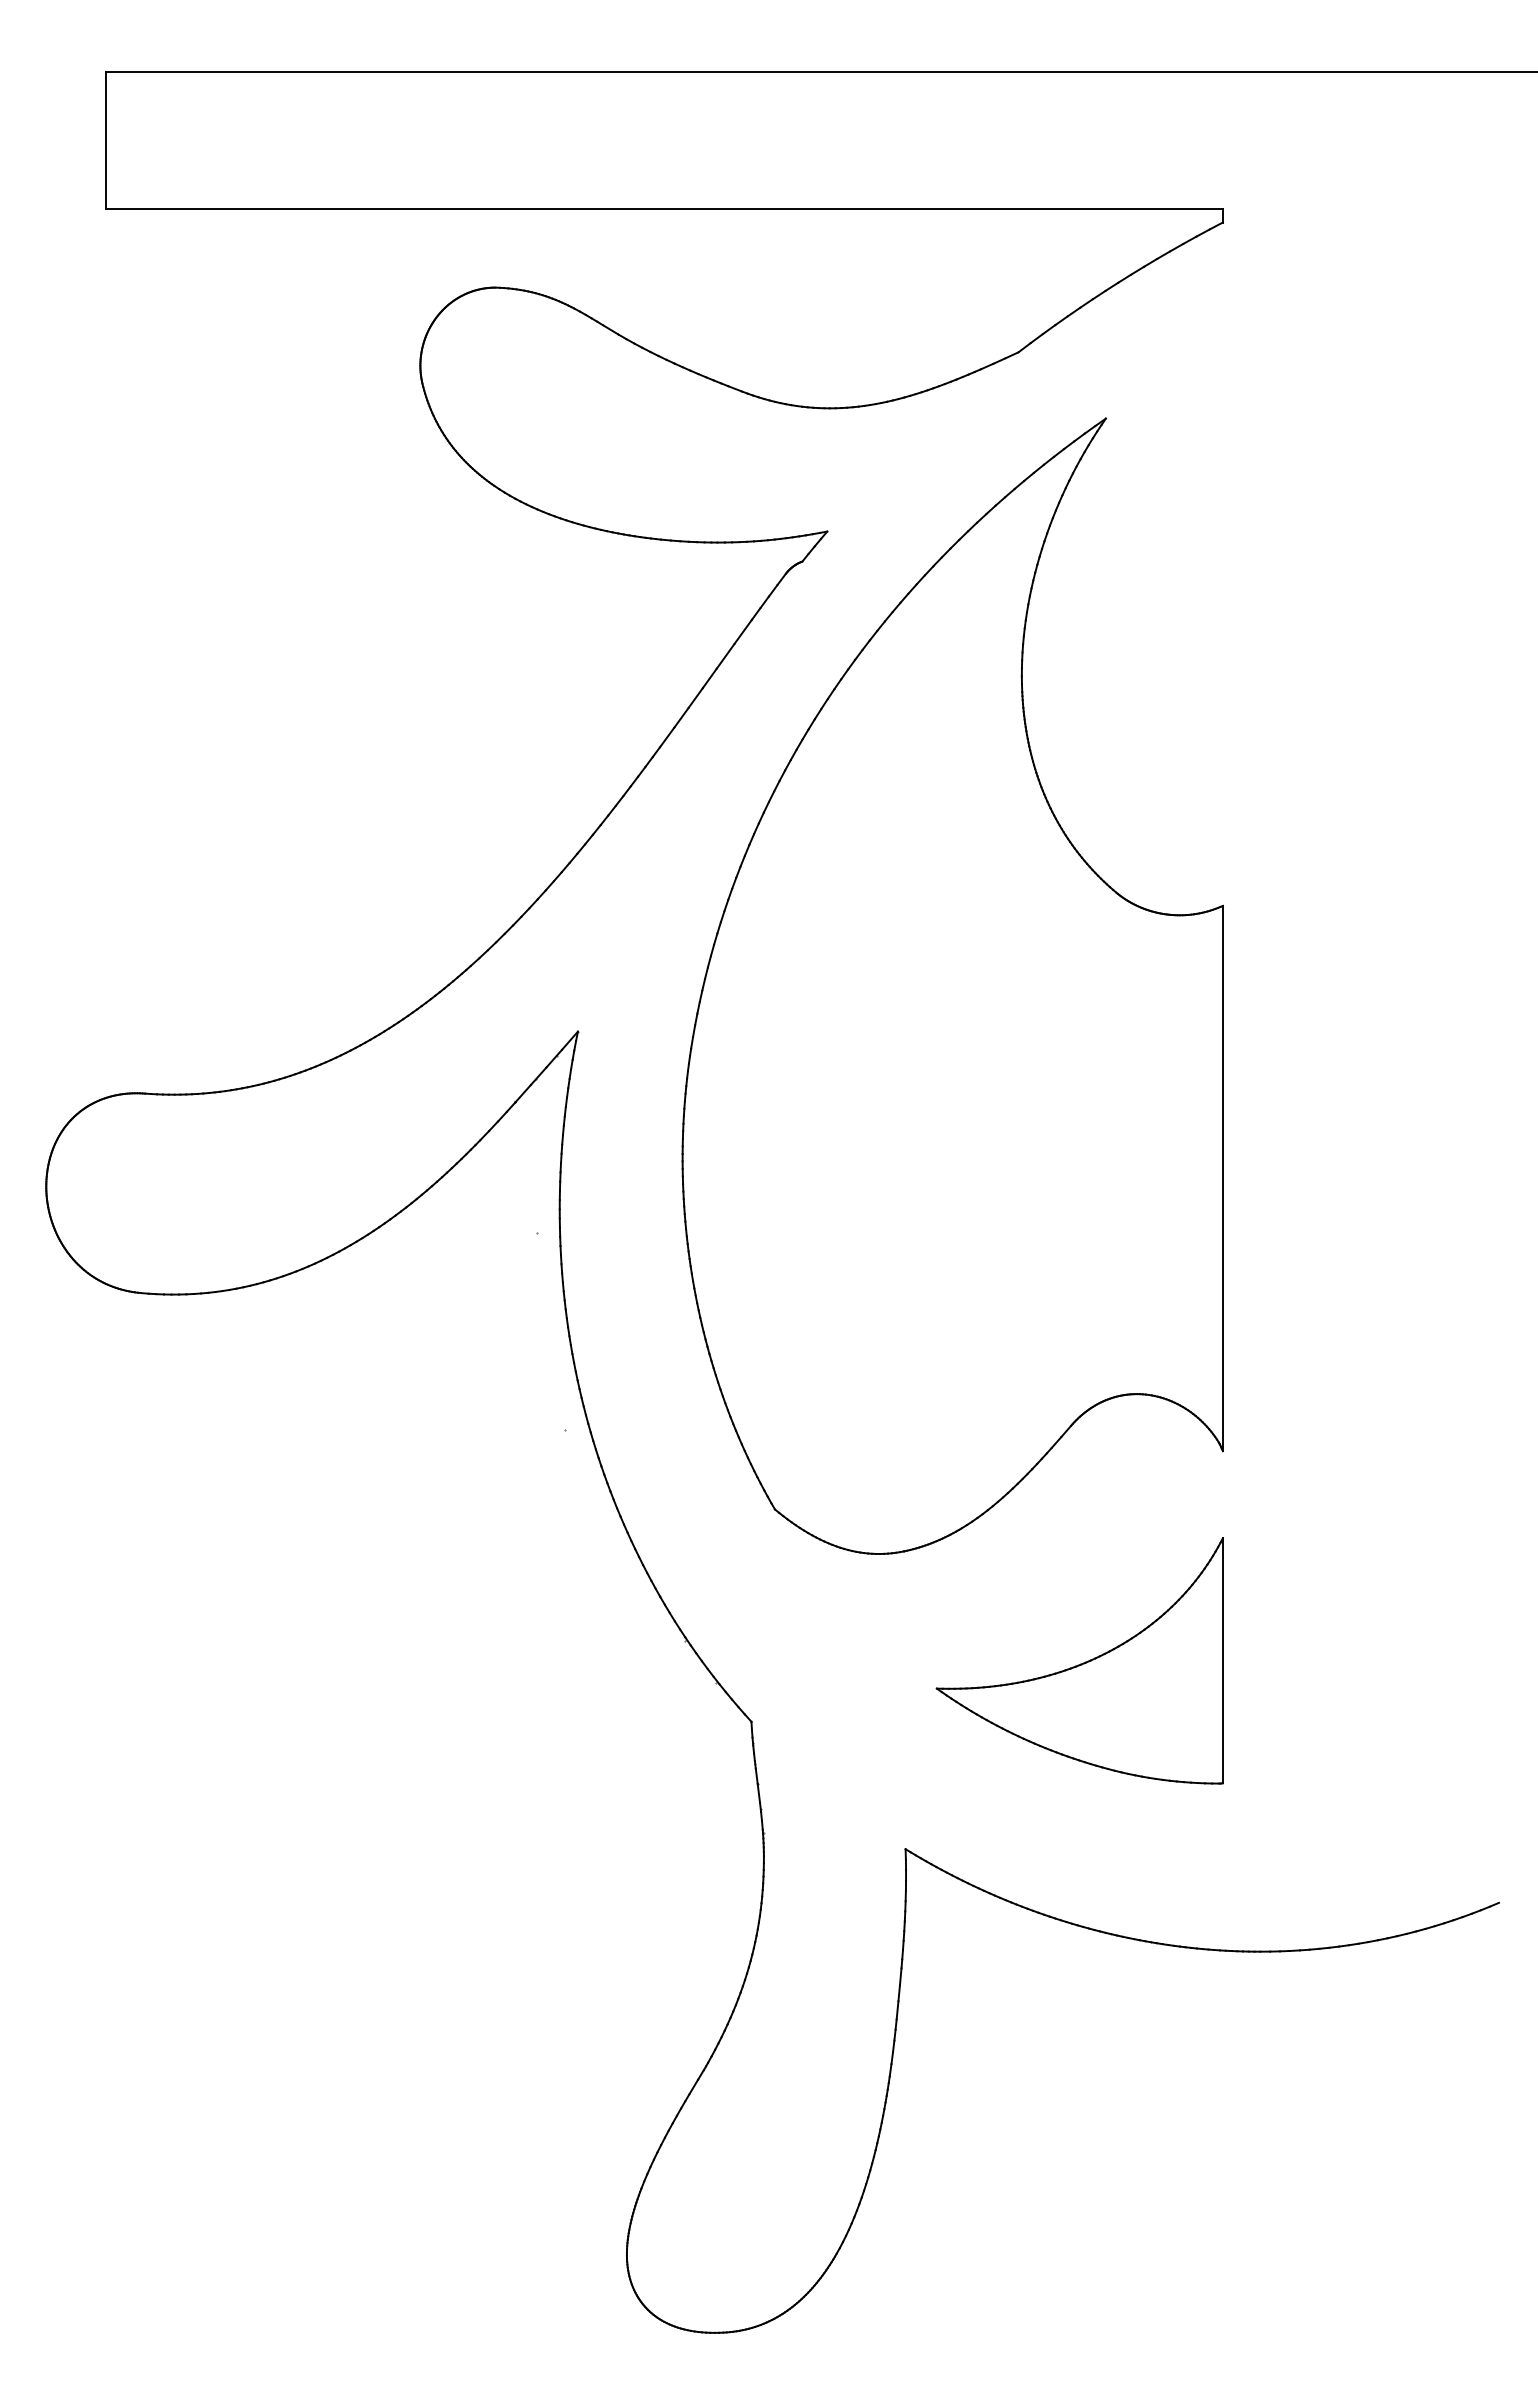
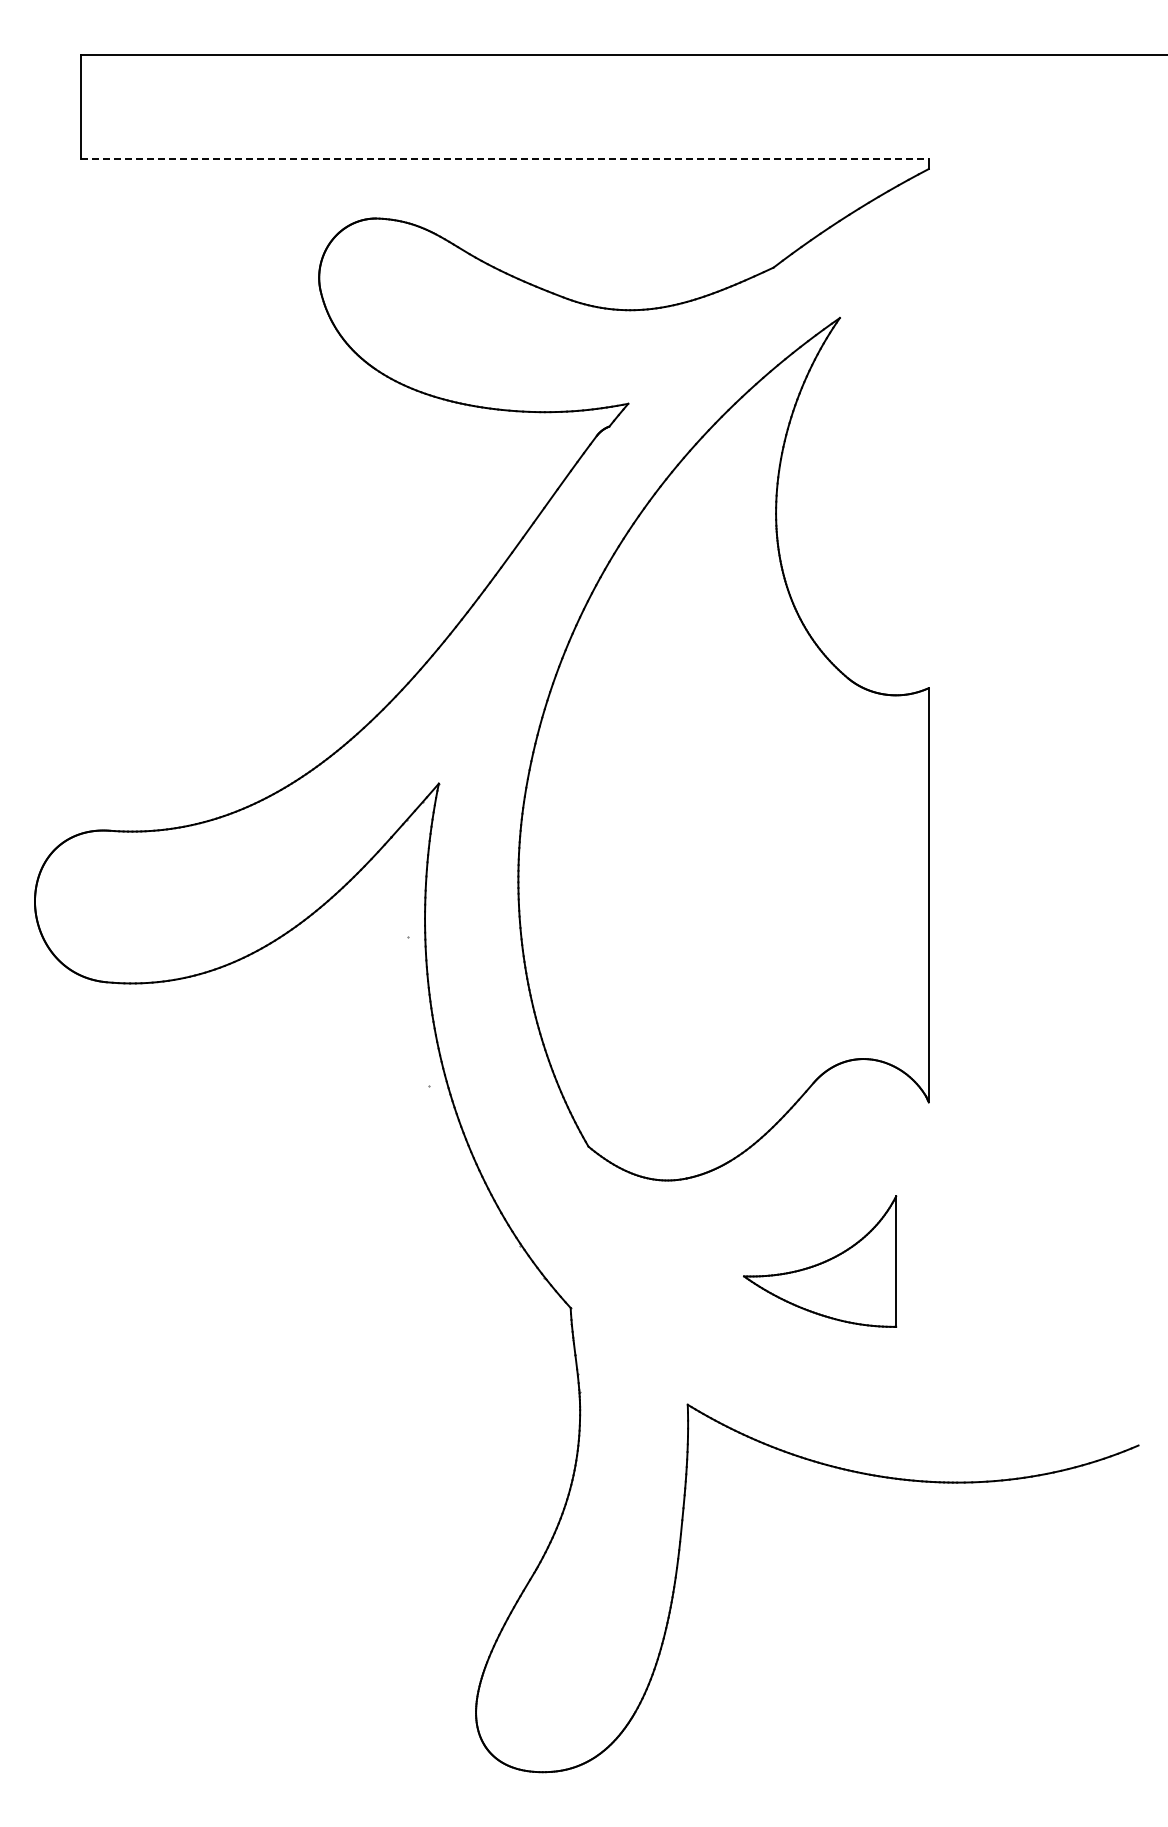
line: (665, 209) -> (505, 159), solid -> dashed
part: (1079, 1660) -> (819, 1261), size x0.7

